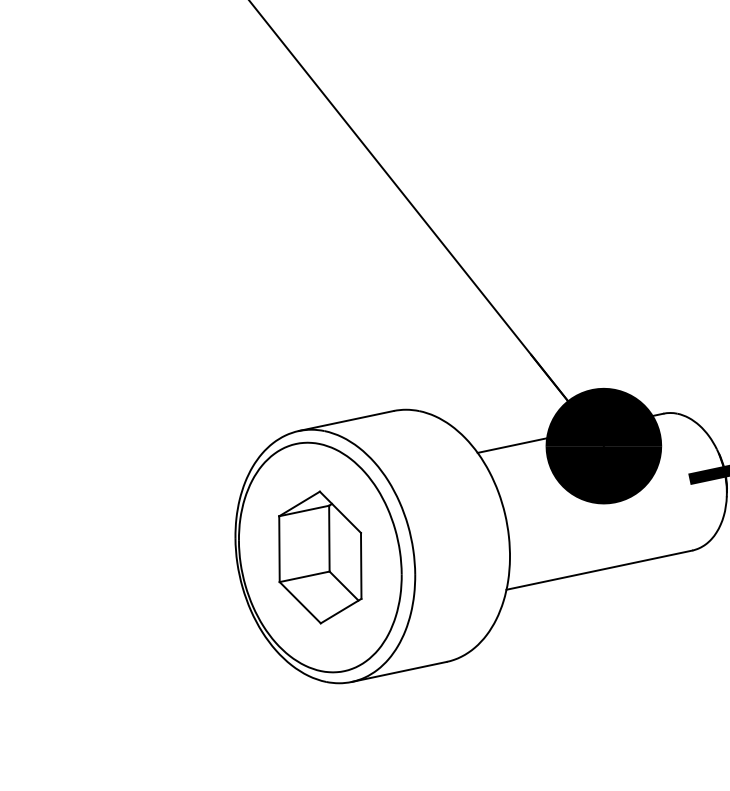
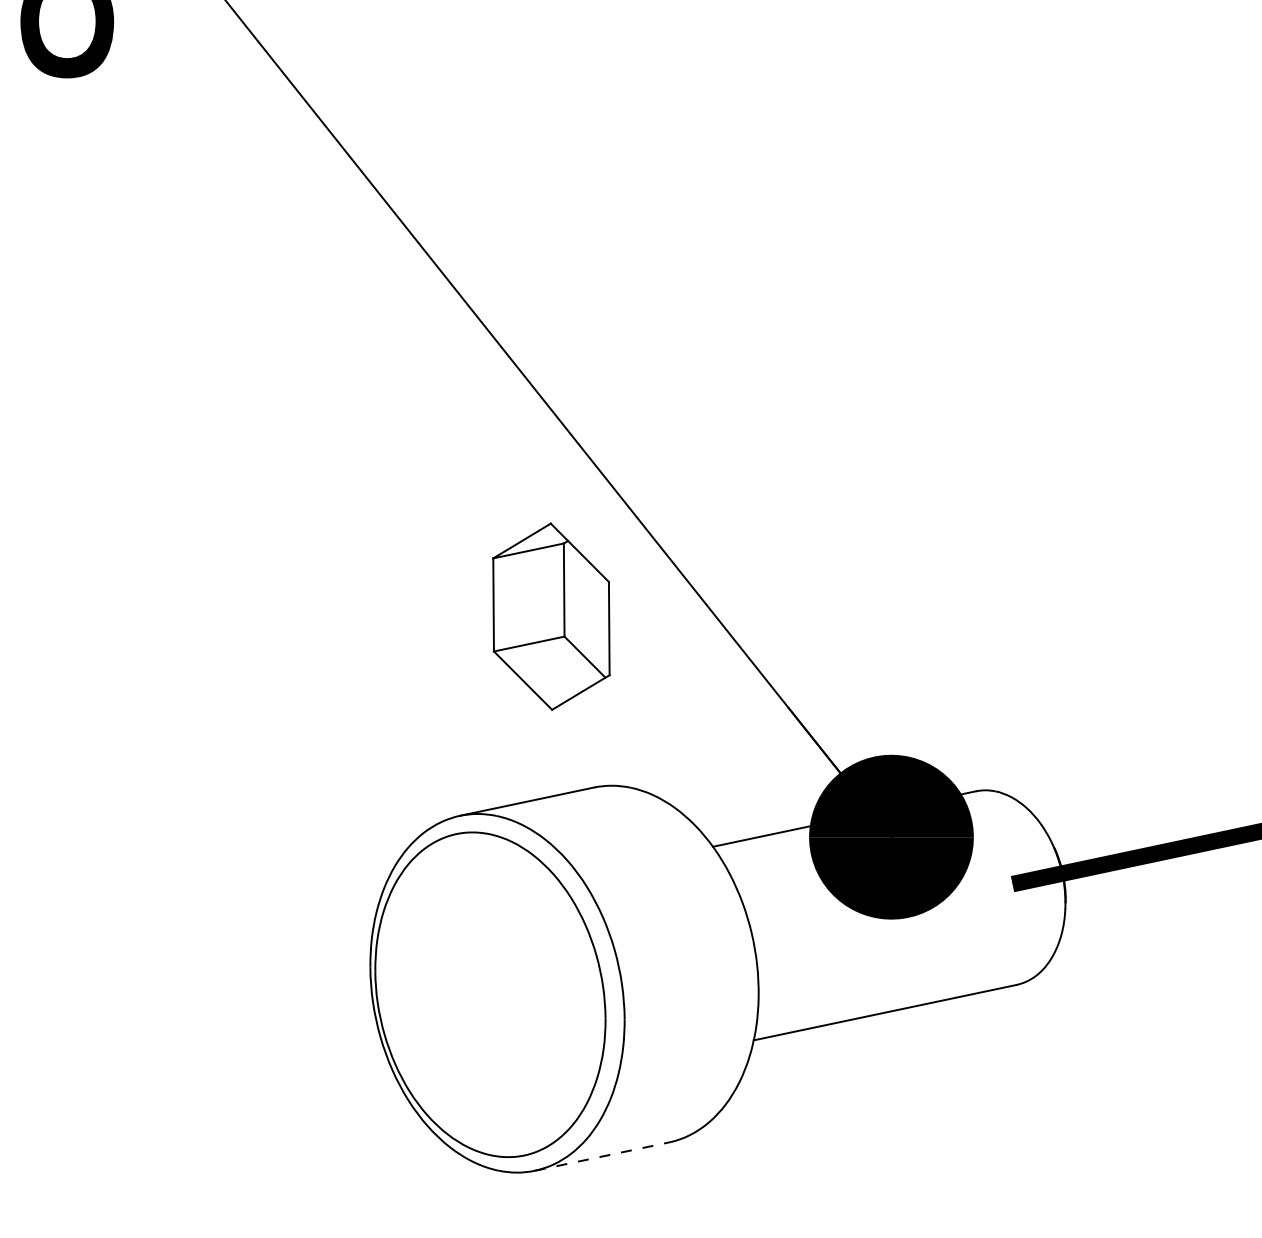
part: (320, 557) -> (551, 616), moved
line: (399, 671) -> (602, 1156), solid -> dashed

